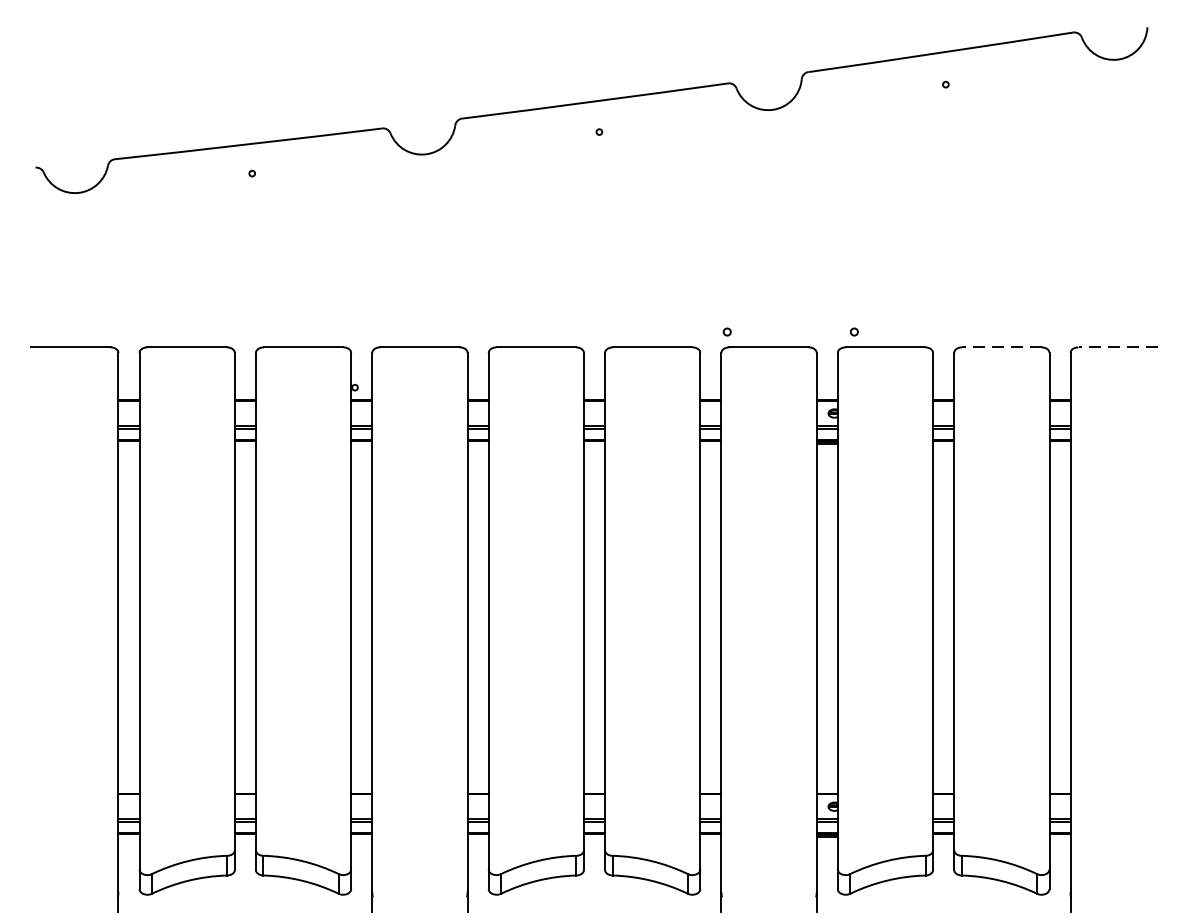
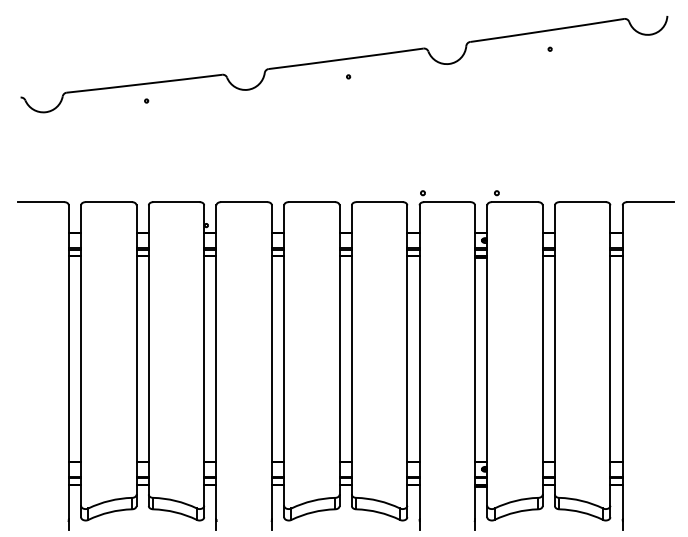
line: (1001, 348) -> (582, 202), dashed -> solid
line: (1116, 348) -> (649, 202), dashed -> solid

